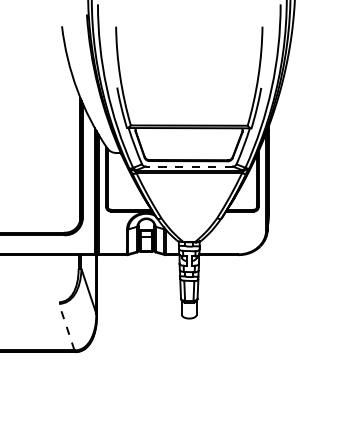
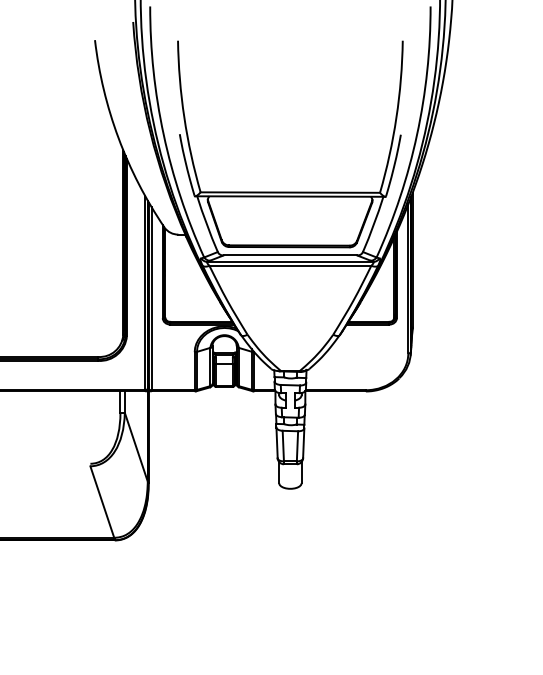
line: (189, 166) -> (290, 255), dashed -> solid
line: (66, 327) -> (101, 502), dashed -> solid

